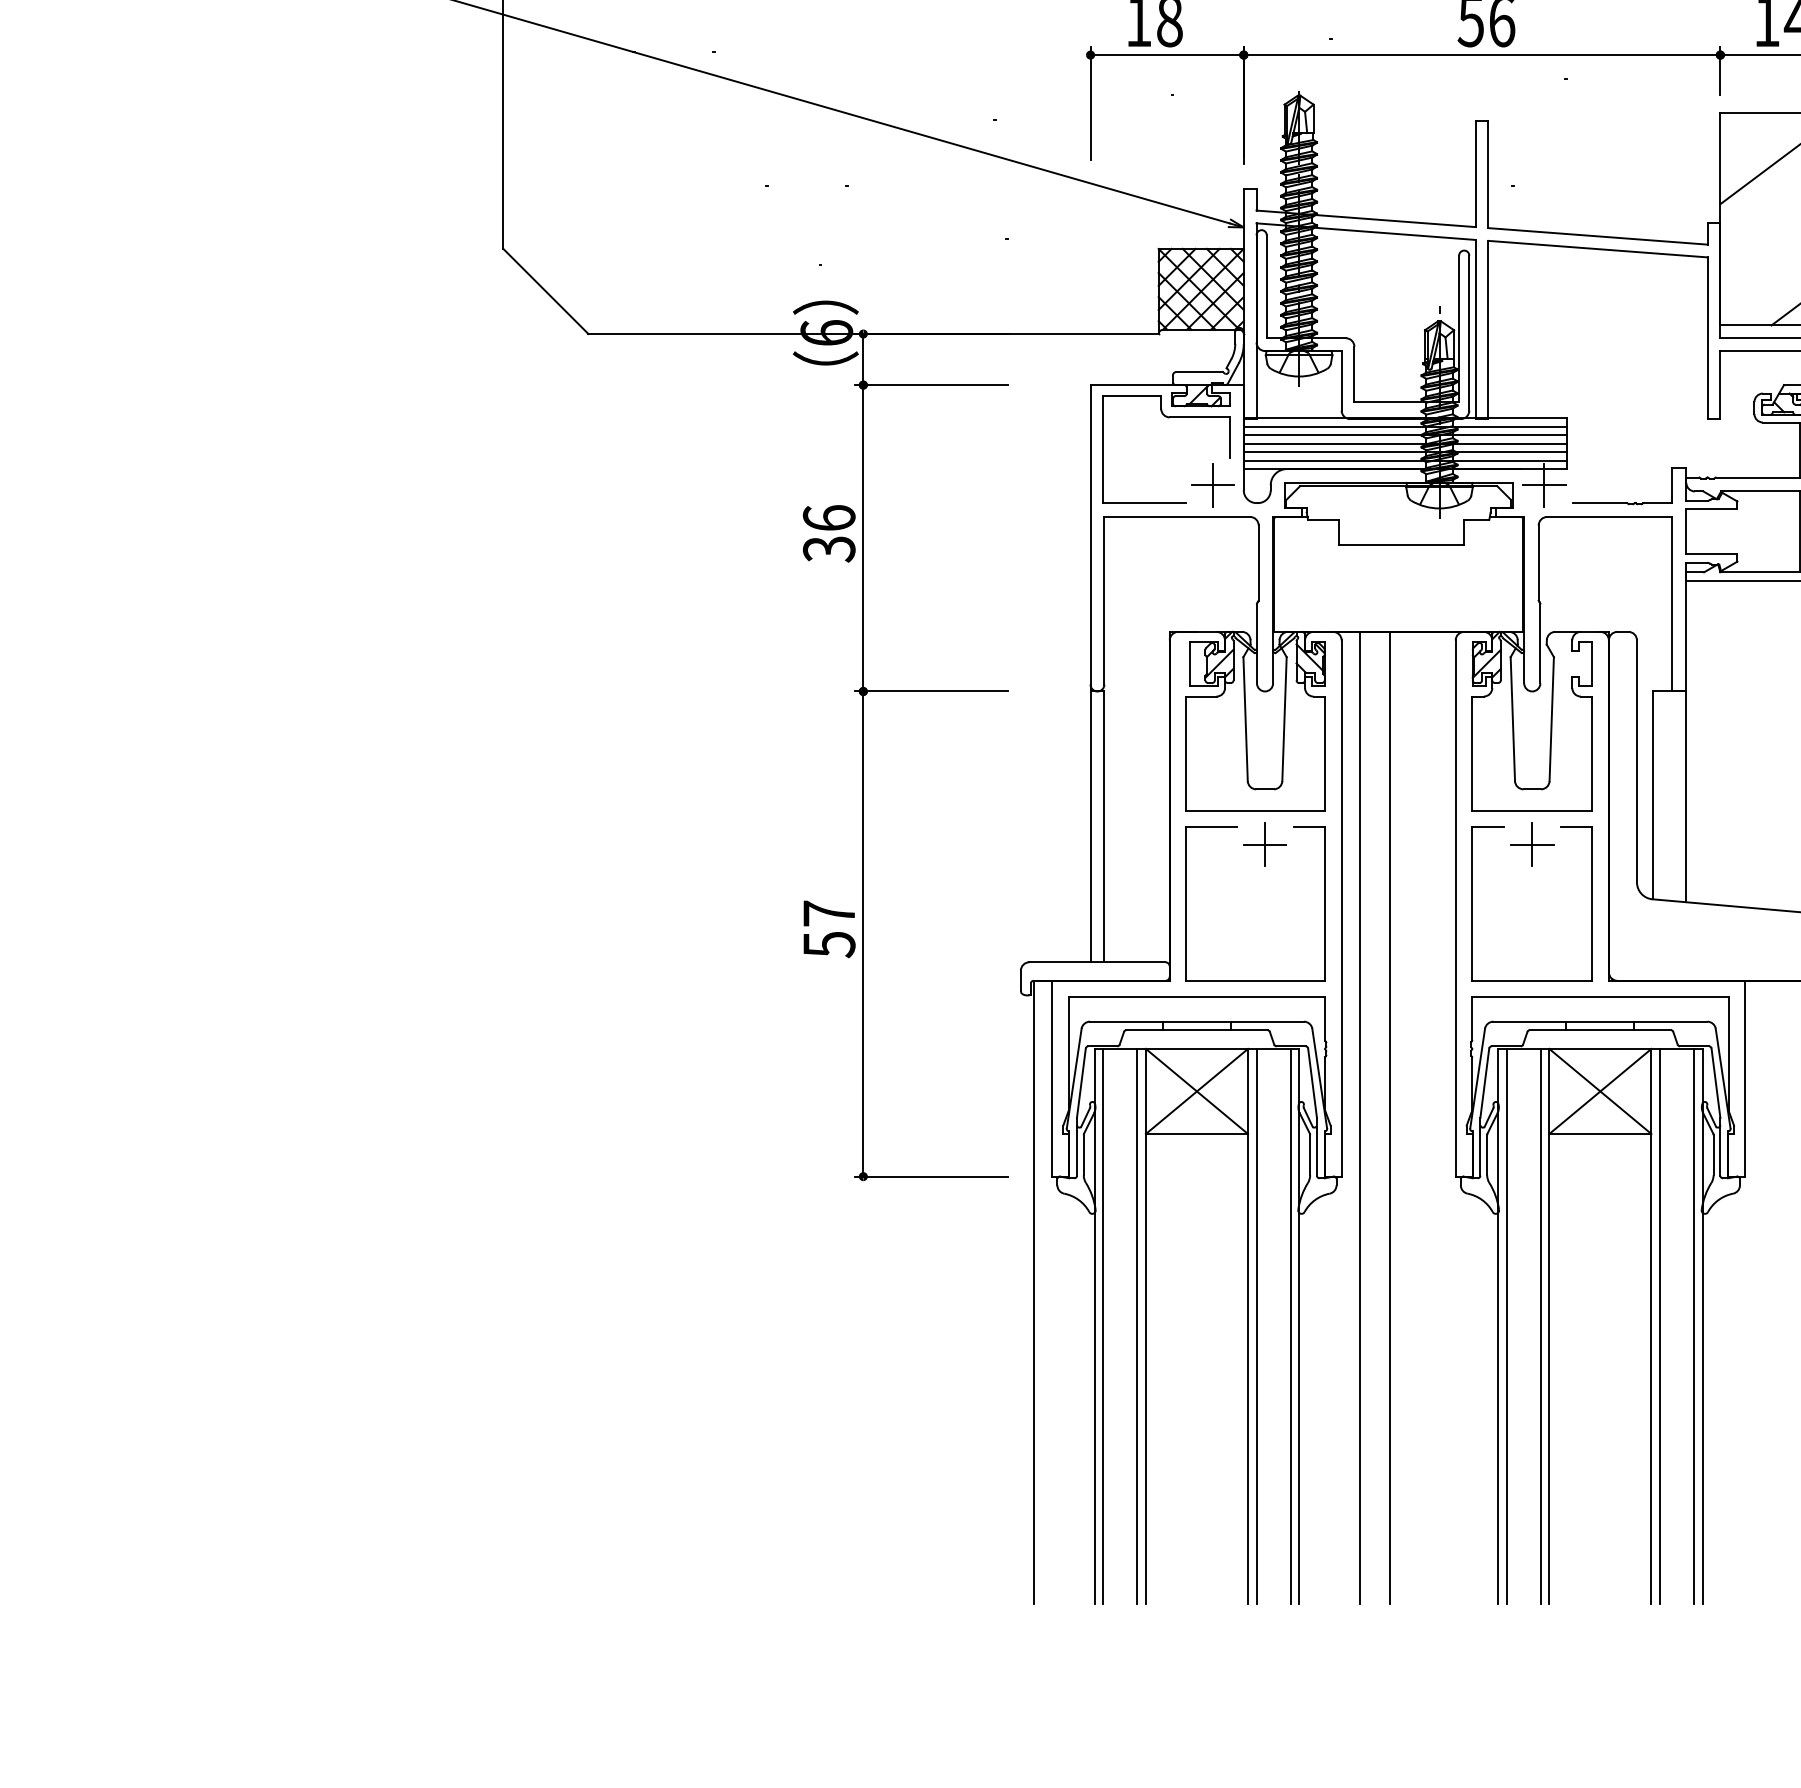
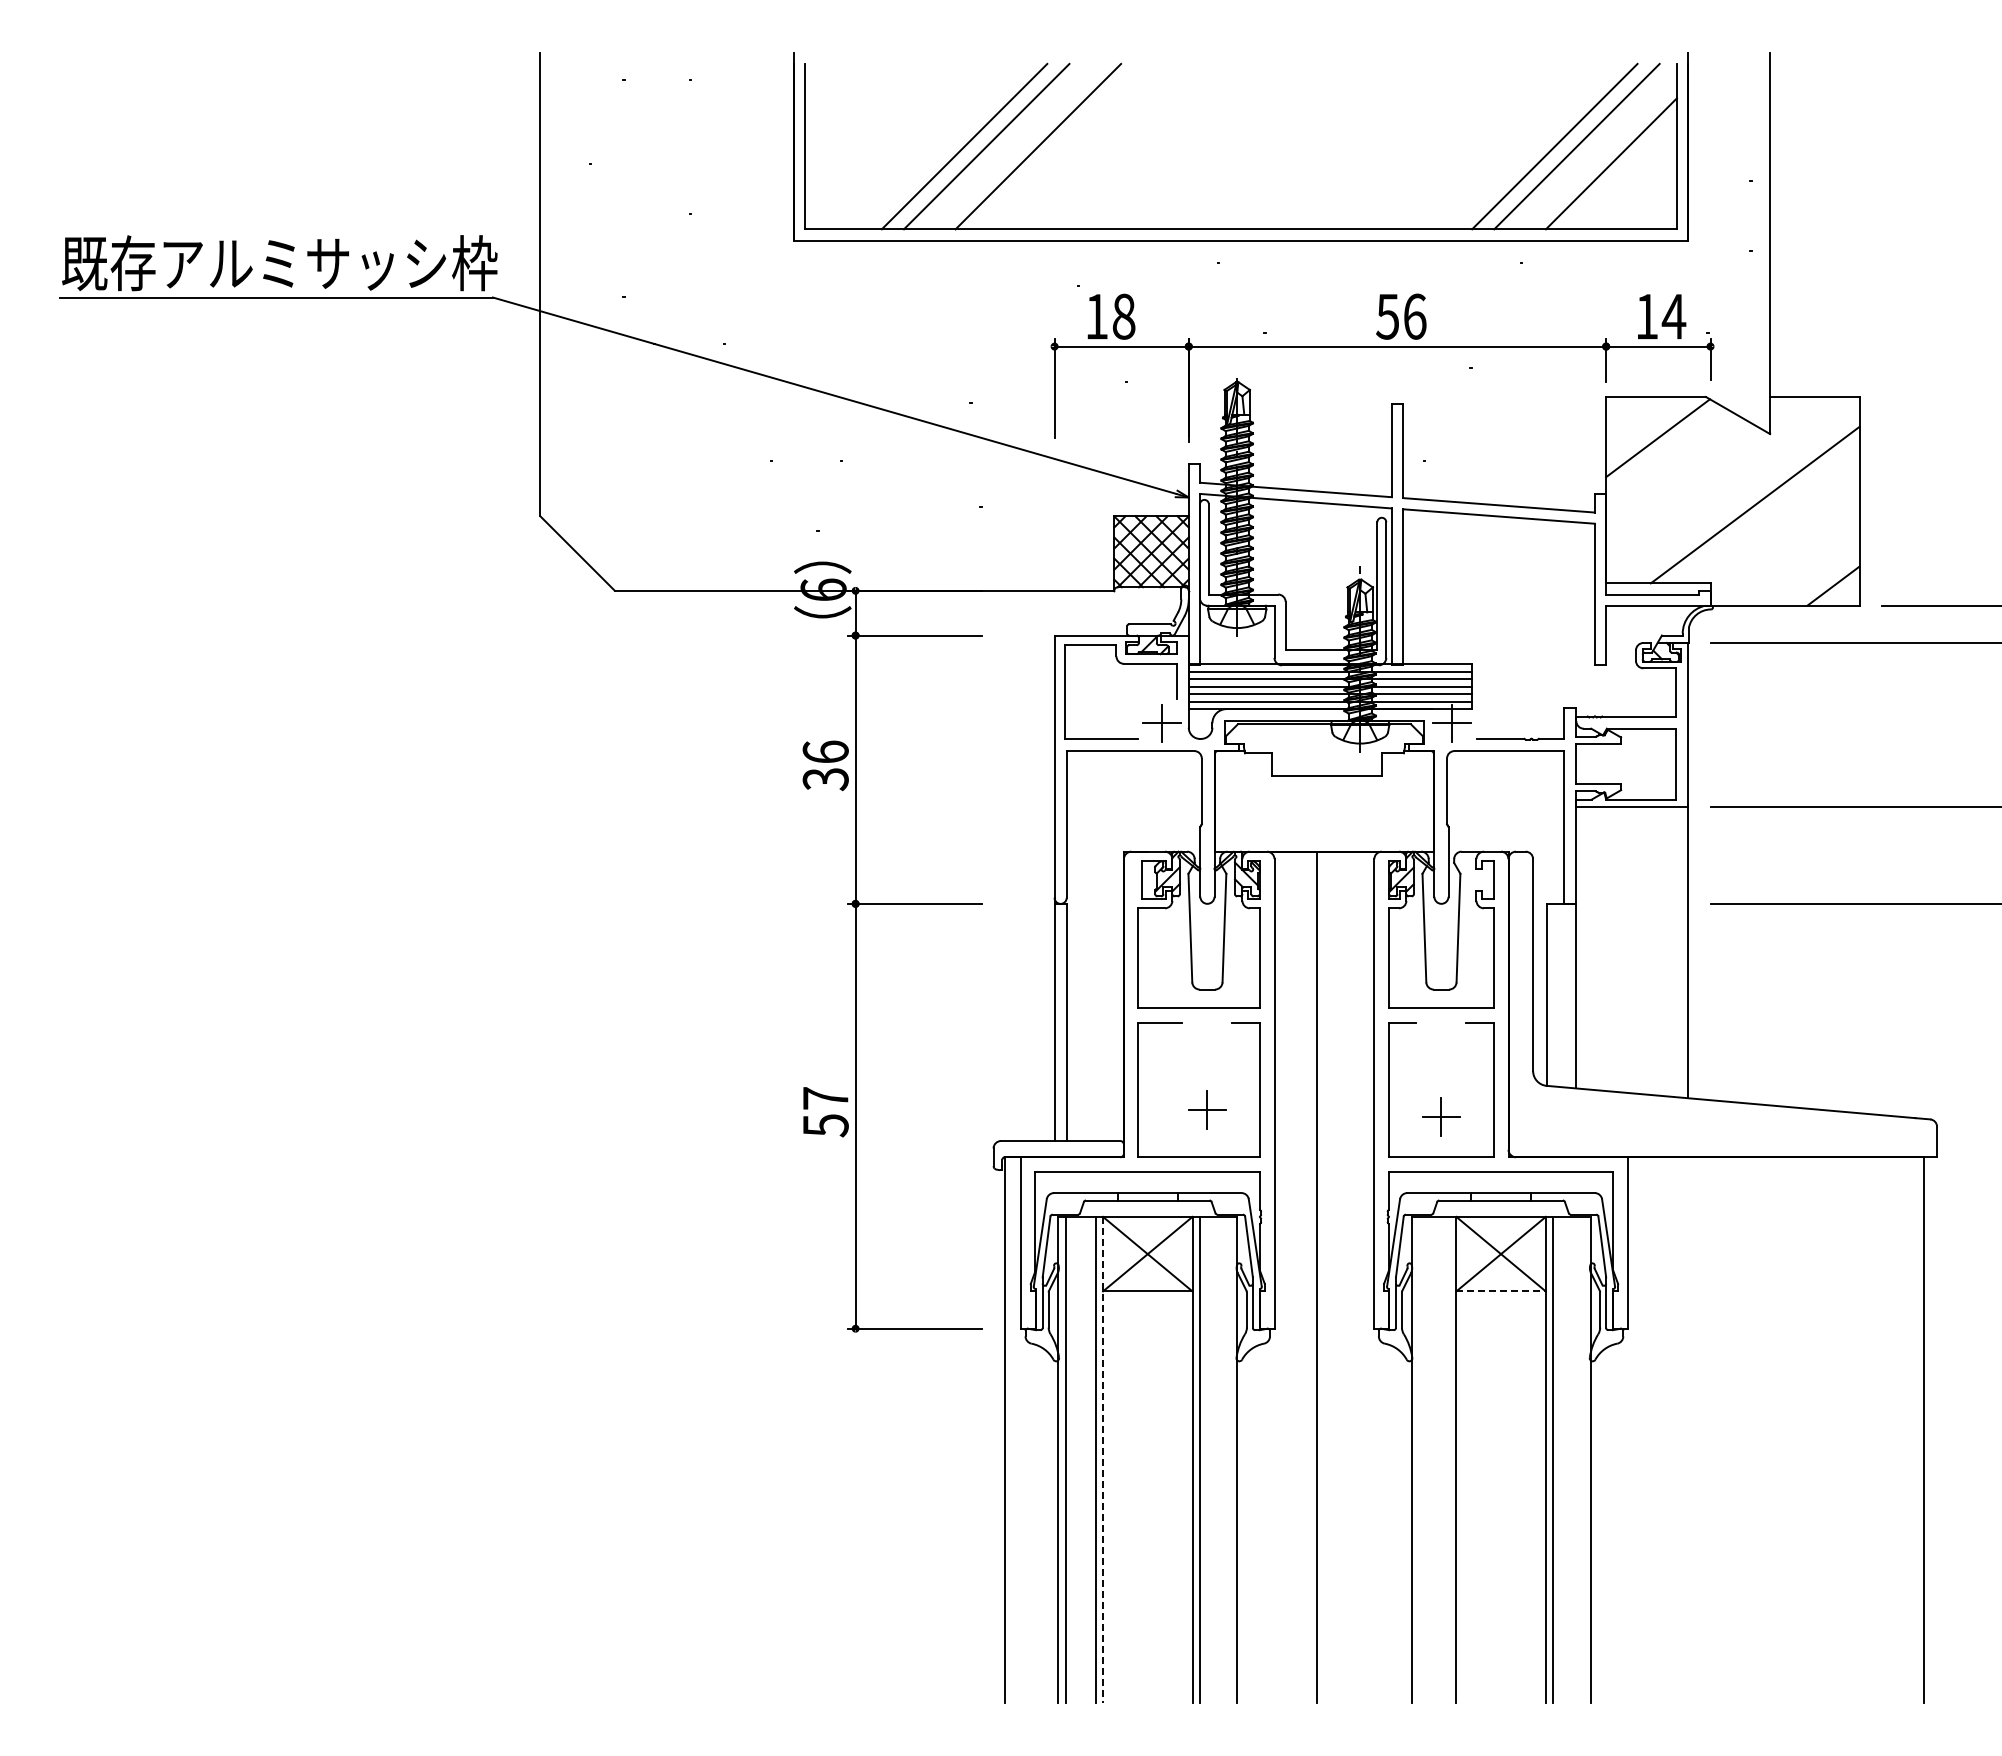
part: (1265, 844) -> (1207, 1109), moved
part: (1532, 844) -> (1441, 1116), moved
line: (1359, 1118) -> (1290, 1277), removed
line: (1600, 1134) -> (1501, 1291), solid -> dashed
line: (1290, 1325) -> (1229, 1459), removed
line: (1507, 1325) -> (1419, 1459), removed
line: (1540, 1325) -> (1448, 1459), removed
line: (1694, 1325) -> (1583, 1459), removed
line: (1146, 1327) -> (1103, 1460), solid -> dashed

